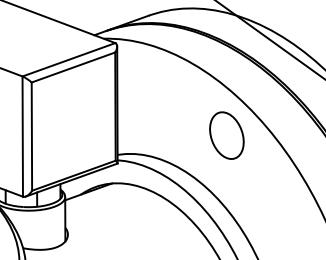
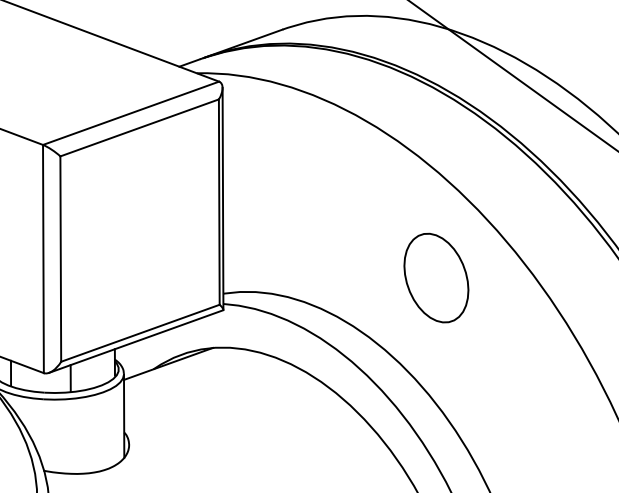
part: (226, 135) -> (435, 277), moved

